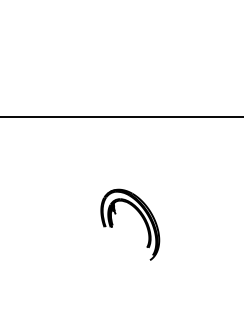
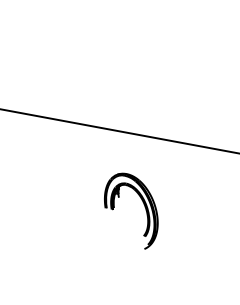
part: (141, 217) -> (143, 205), moved

